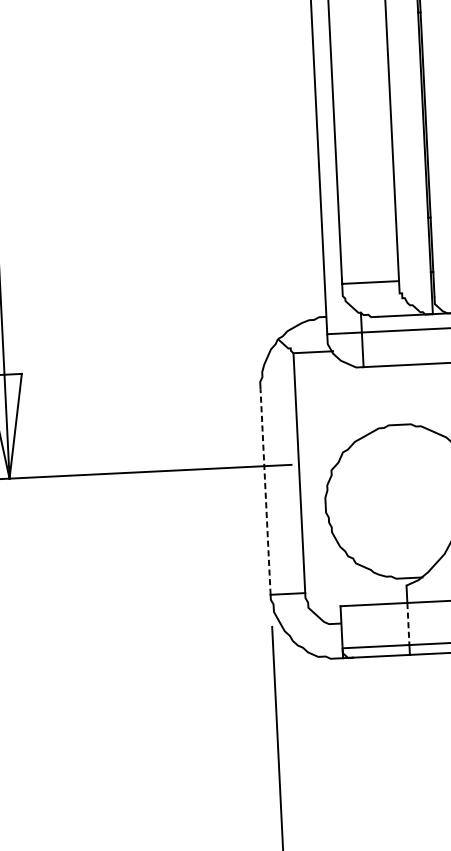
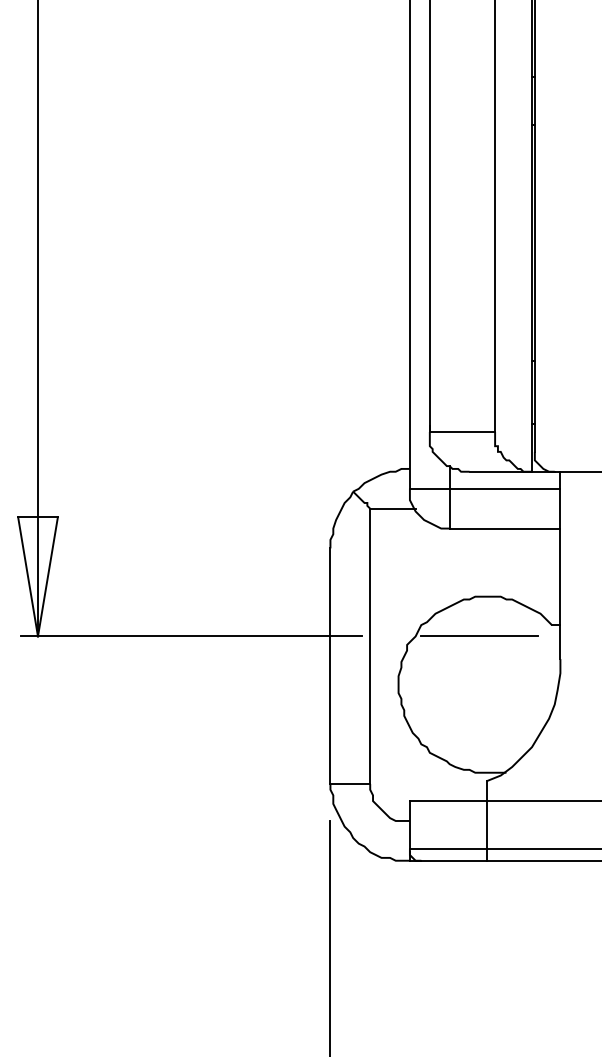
line: (394, 459) -> (479, 636), added
line: (265, 492) -> (330, 666), dashed -> solid
line: (408, 624) -> (486, 825), dashed -> solid

